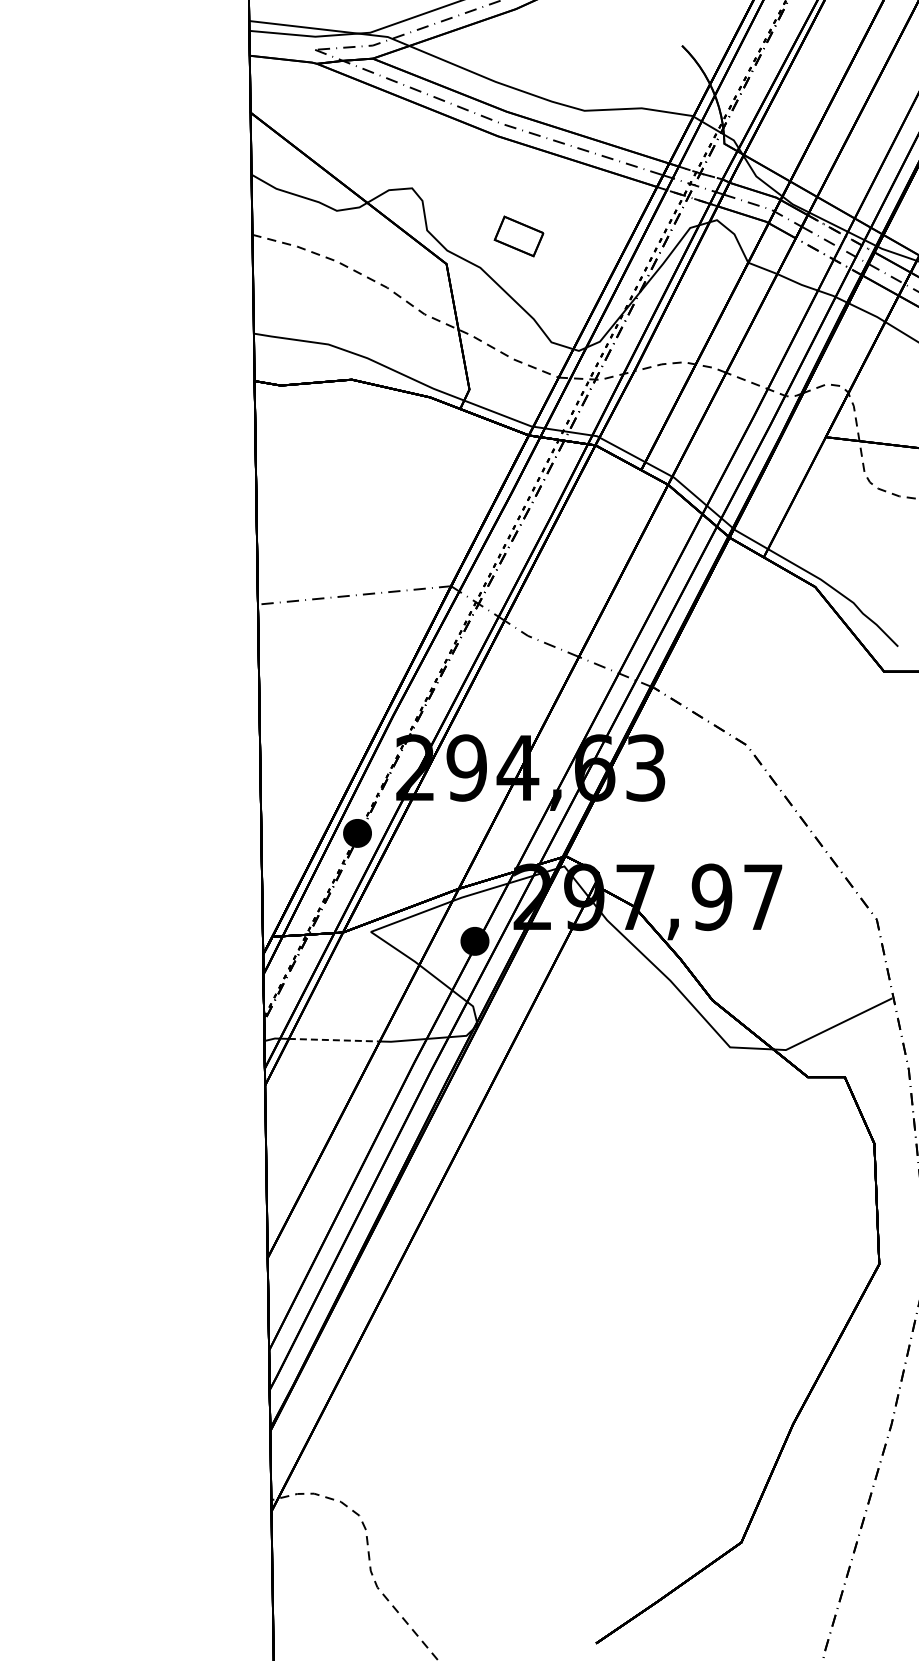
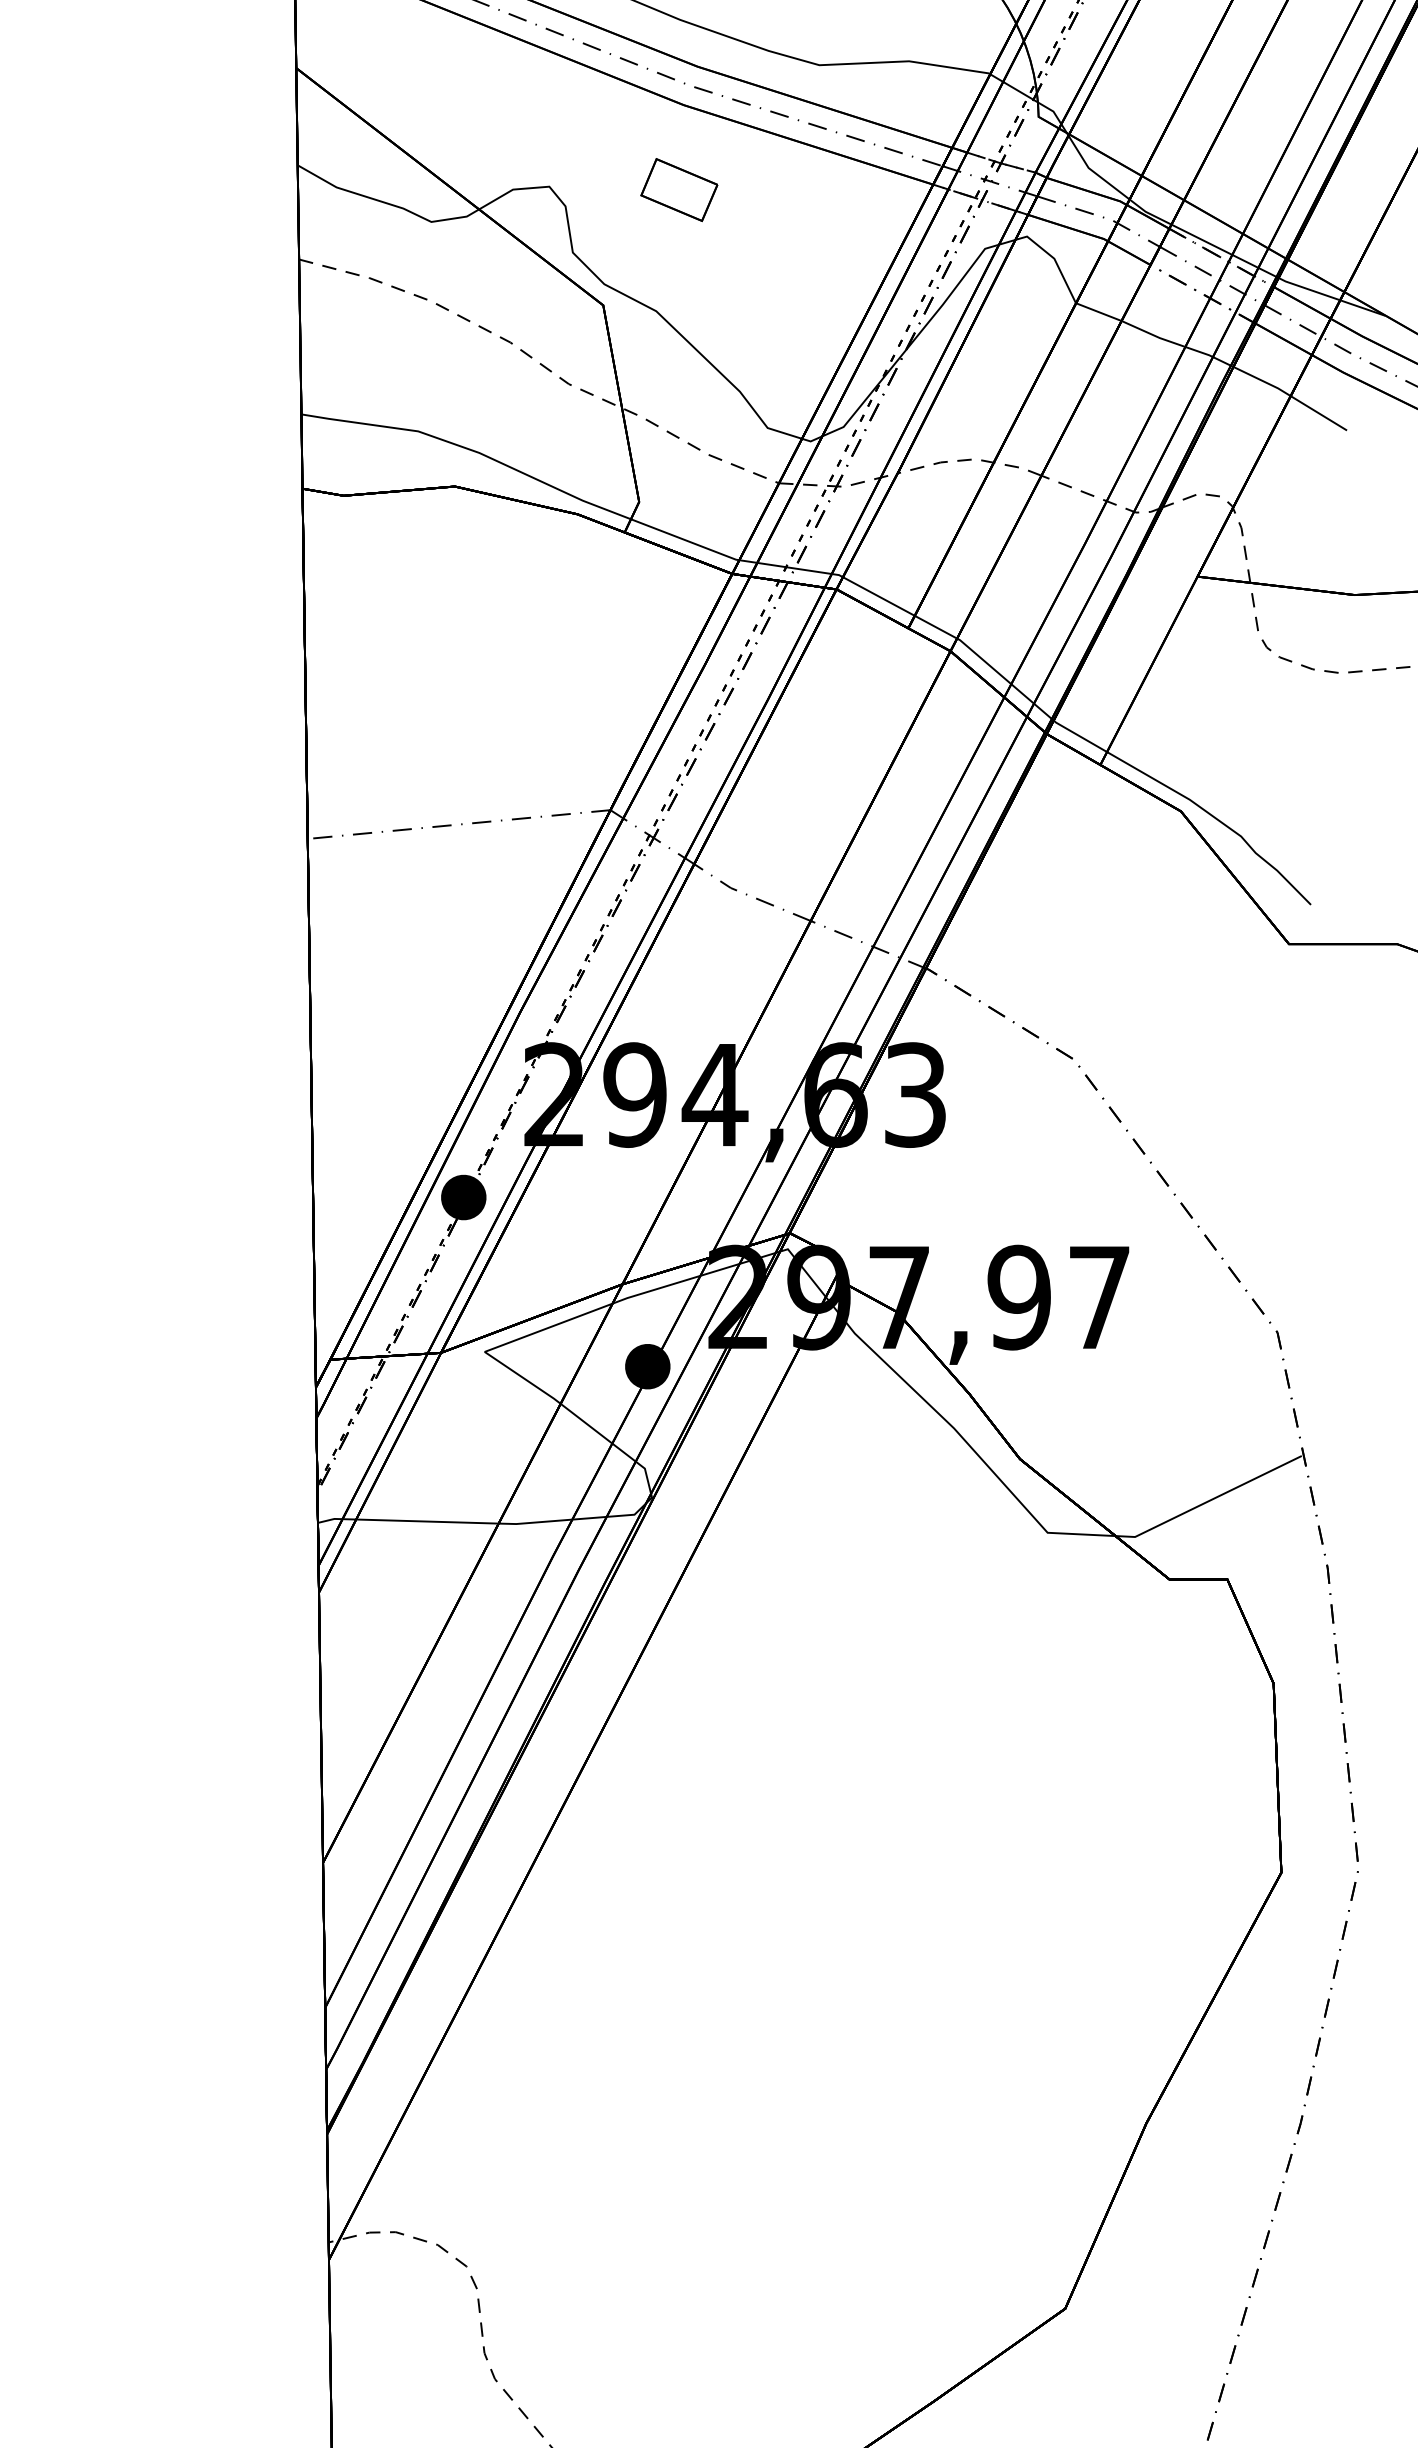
part: (518, 236) -> (678, 190), moved
line: (333, 1040) -> (426, 1522), dashed -> solid

